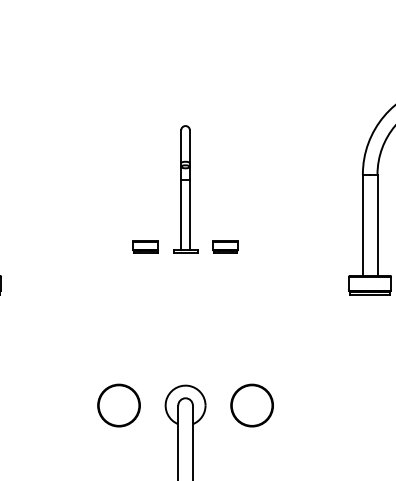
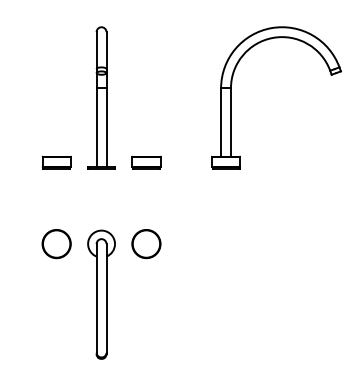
part: (185, 188) -> (101, 97), size x1.67

